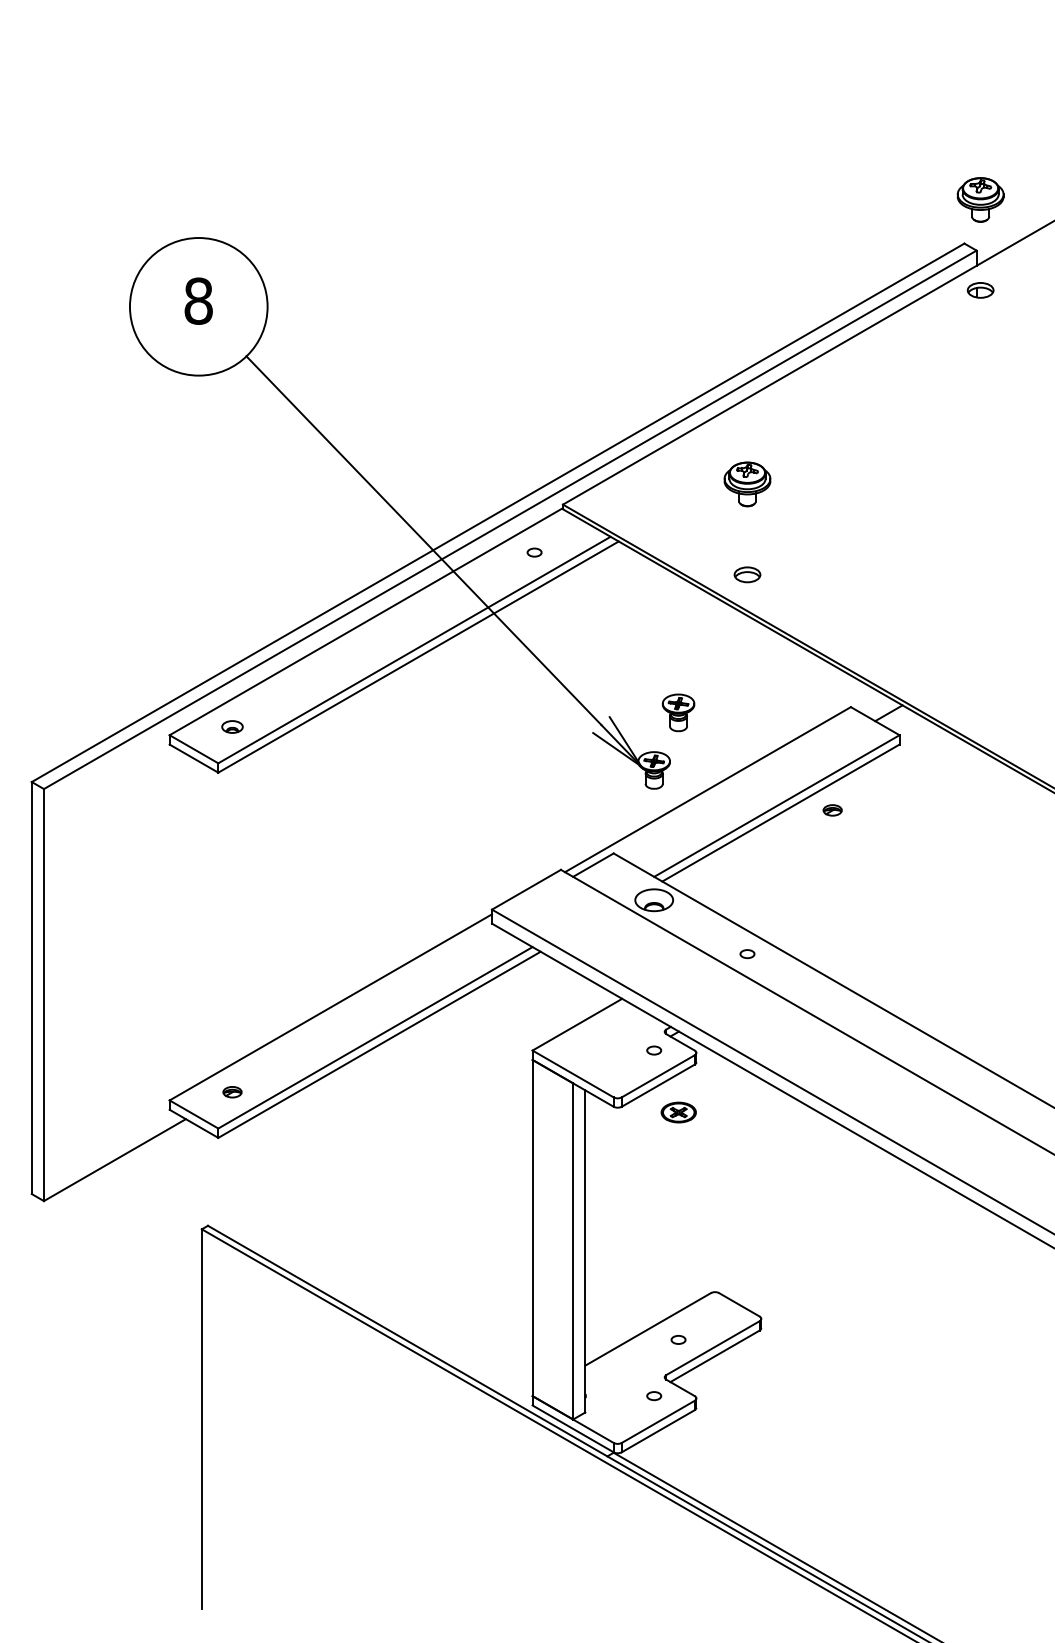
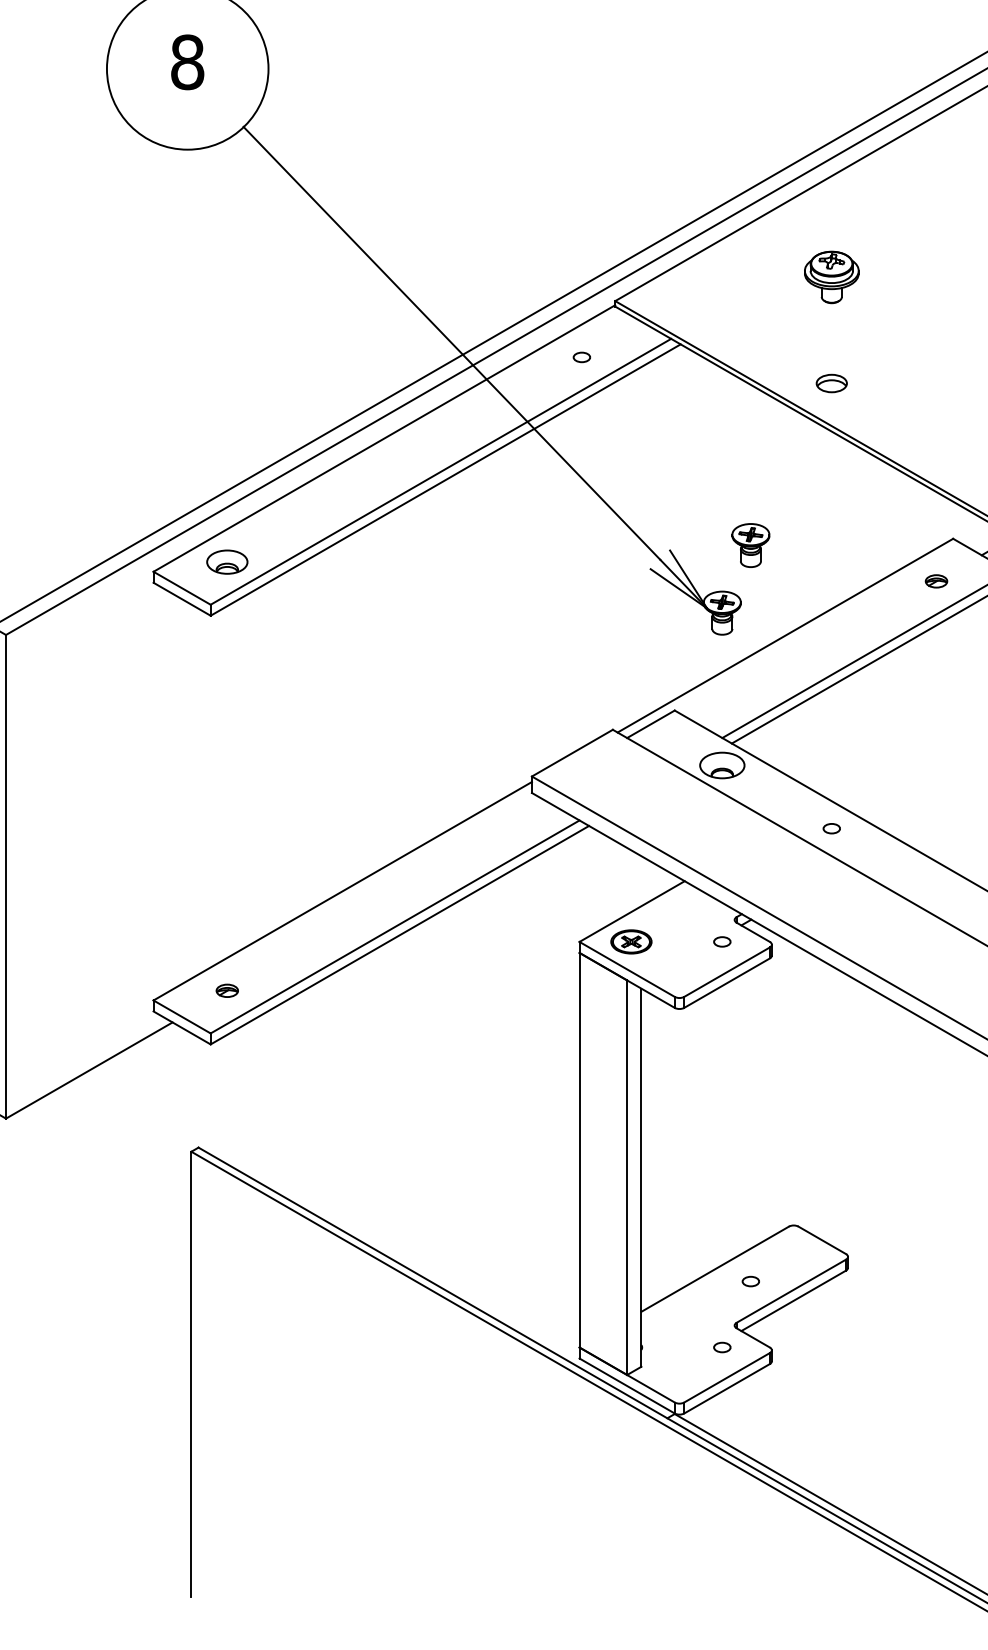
part: (232, 726) -> (227, 561), size x1.67
part: (832, 810) -> (936, 581), moved
part: (678, 1112) -> (631, 941), moved

